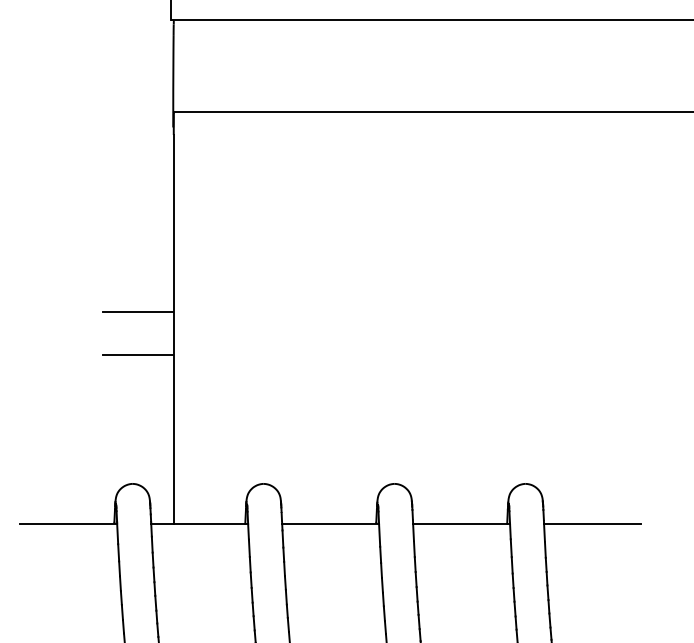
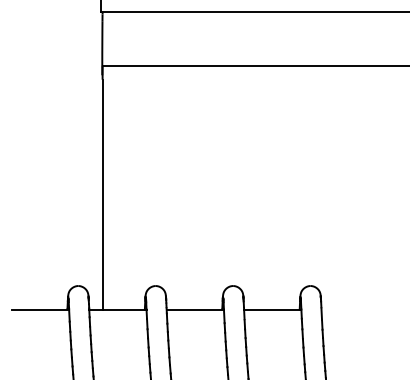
line: (138, 312) -> (81, 184), removed
line: (138, 354) -> (81, 209), removed
line: (591, 523) -> (349, 309), removed

